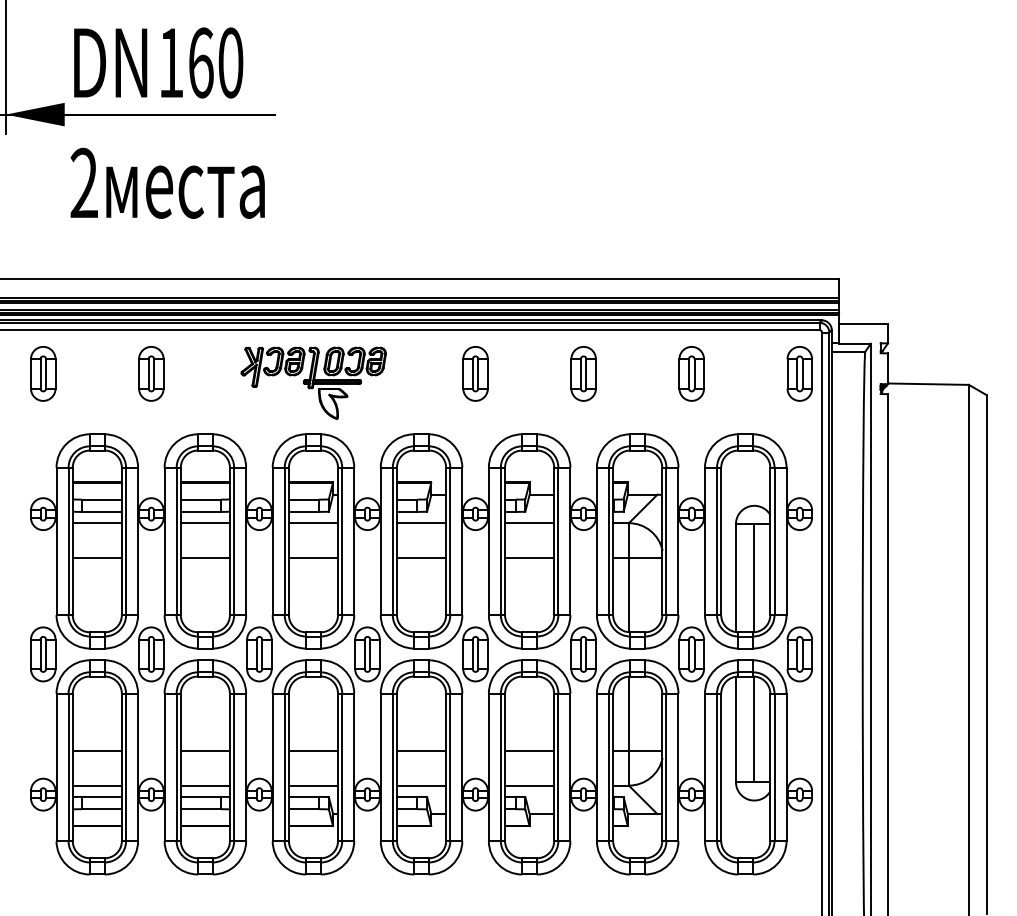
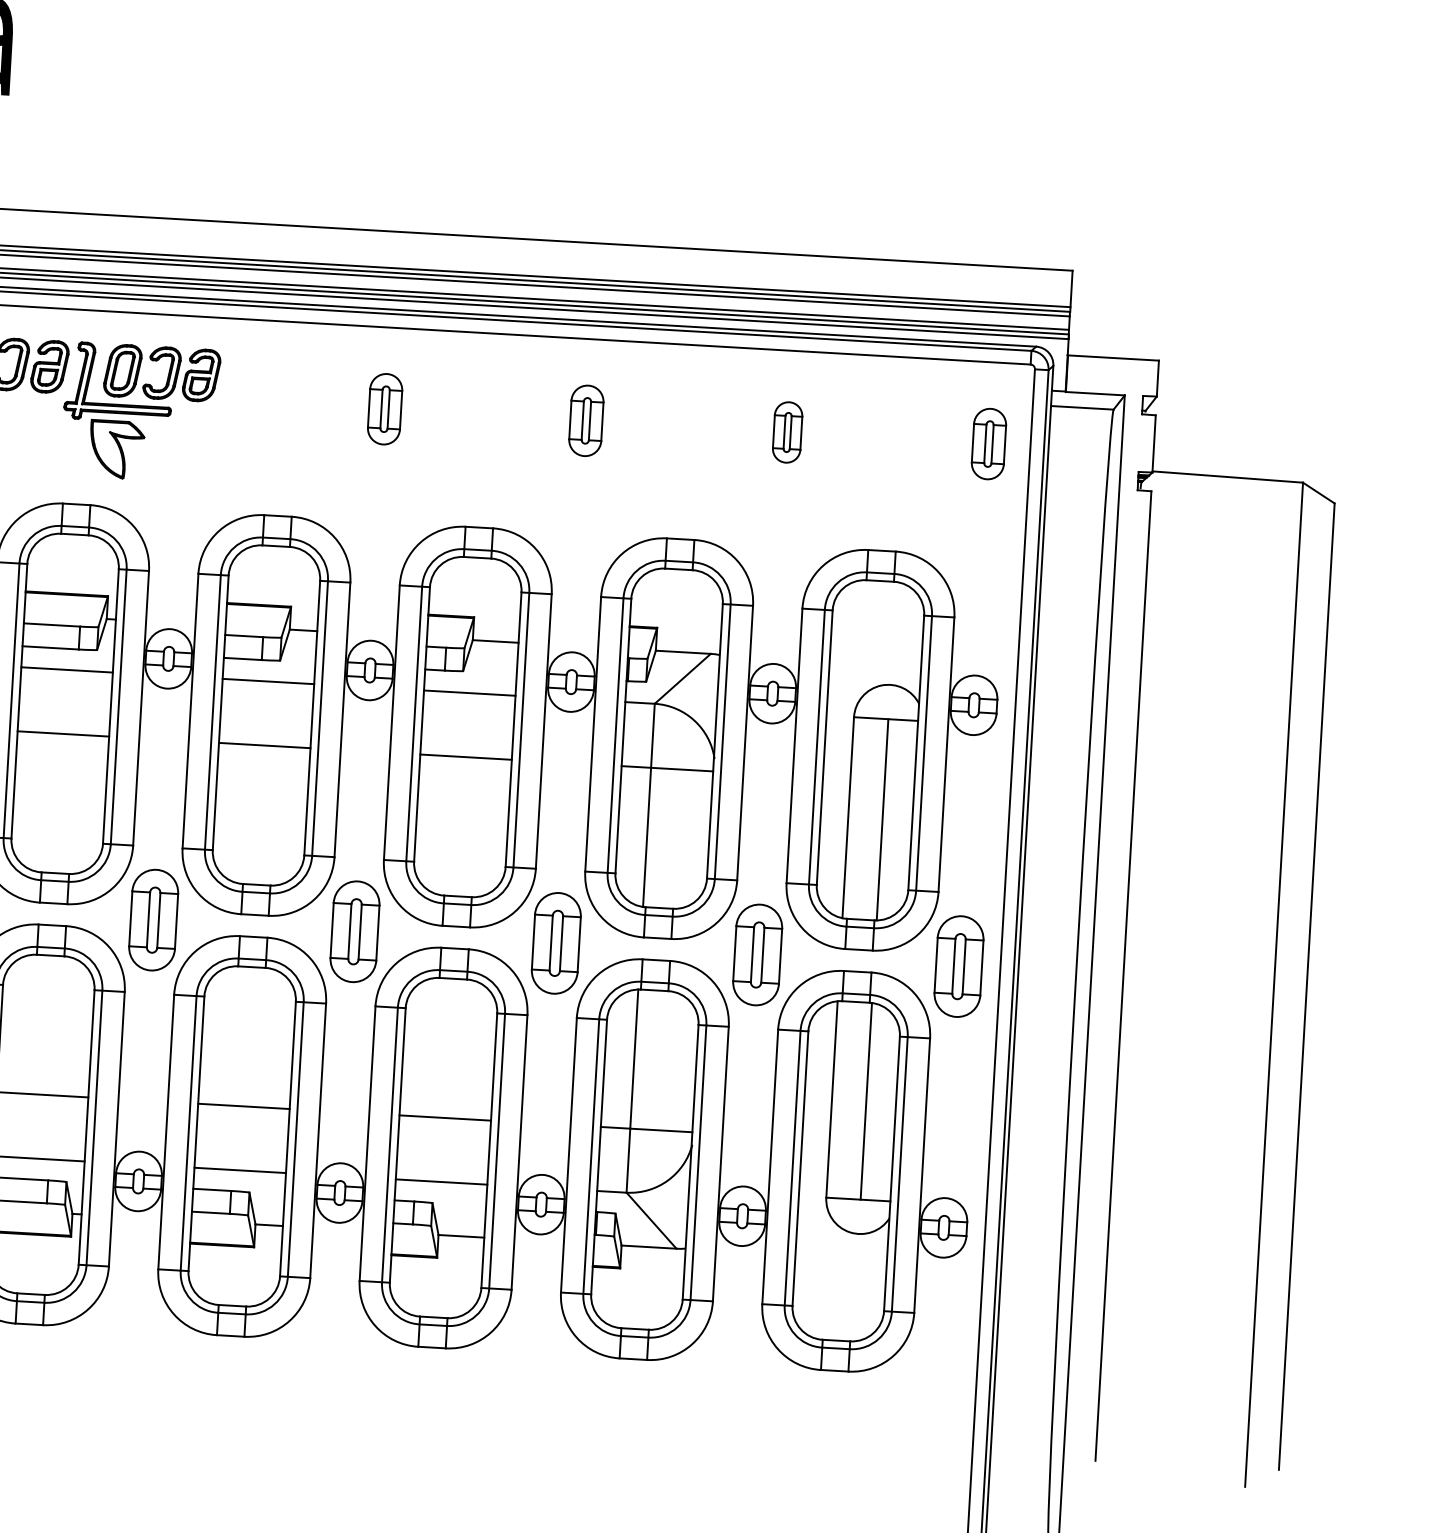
part: (475, 373) -> (385, 408), size x0.7
part: (583, 373) -> (586, 420), size x0.7
part: (691, 373) -> (787, 431), size x0.6
part: (799, 373) -> (988, 443), size x0.7

